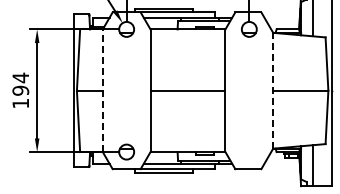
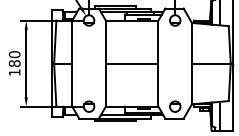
text: (20, 83) -> (14, 58), 194 -> 180
line: (102, 90) -> (72, 63), dashed -> solid
line: (273, 90) -> (192, 63), dashed -> solid
part: (249, 151) -> (175, 106), added

